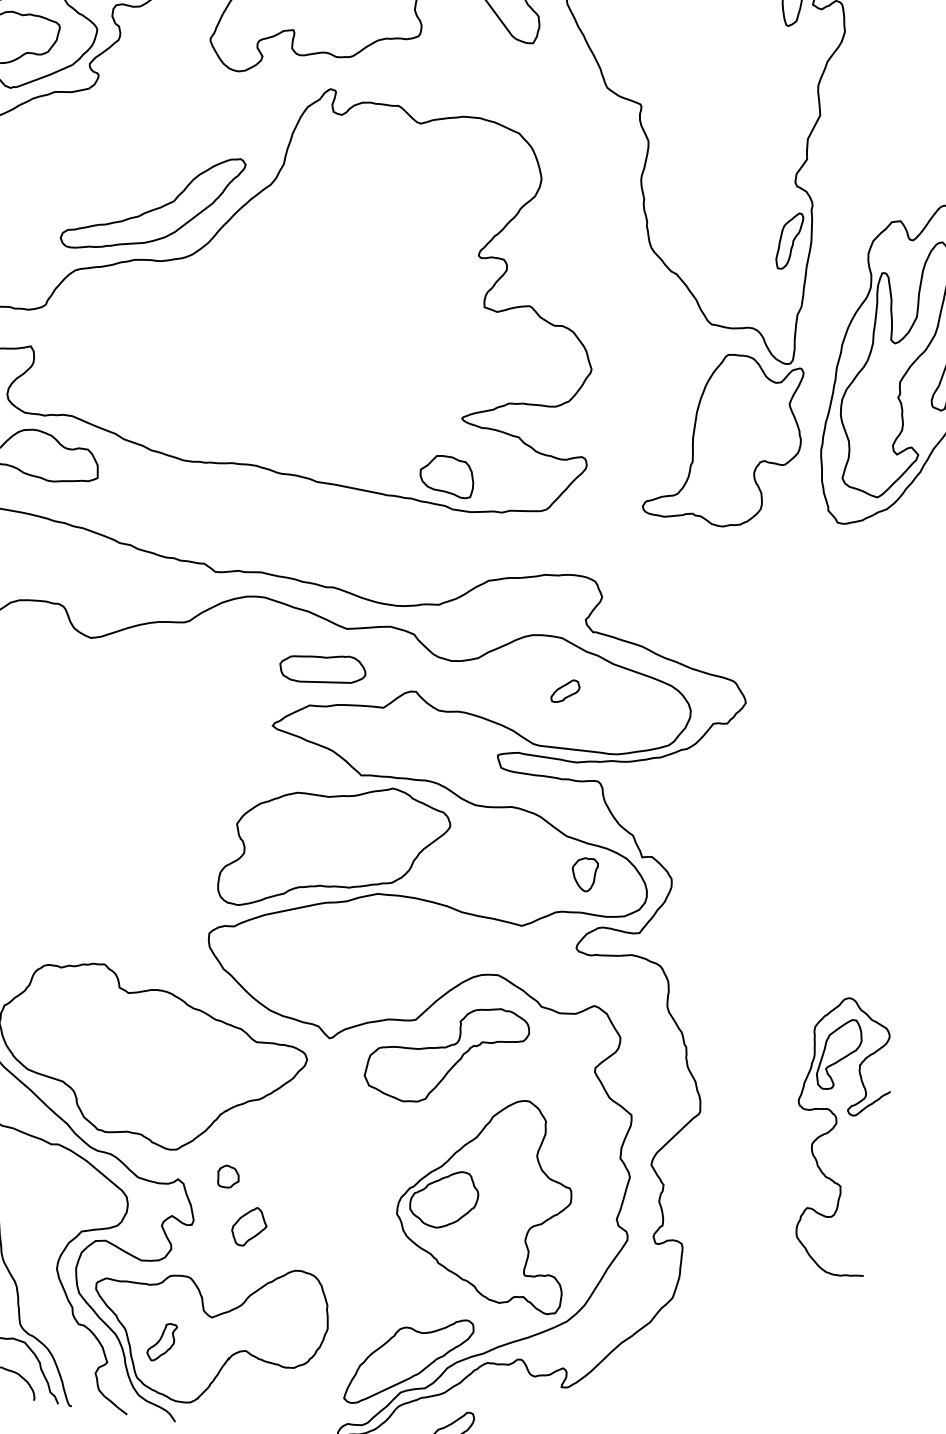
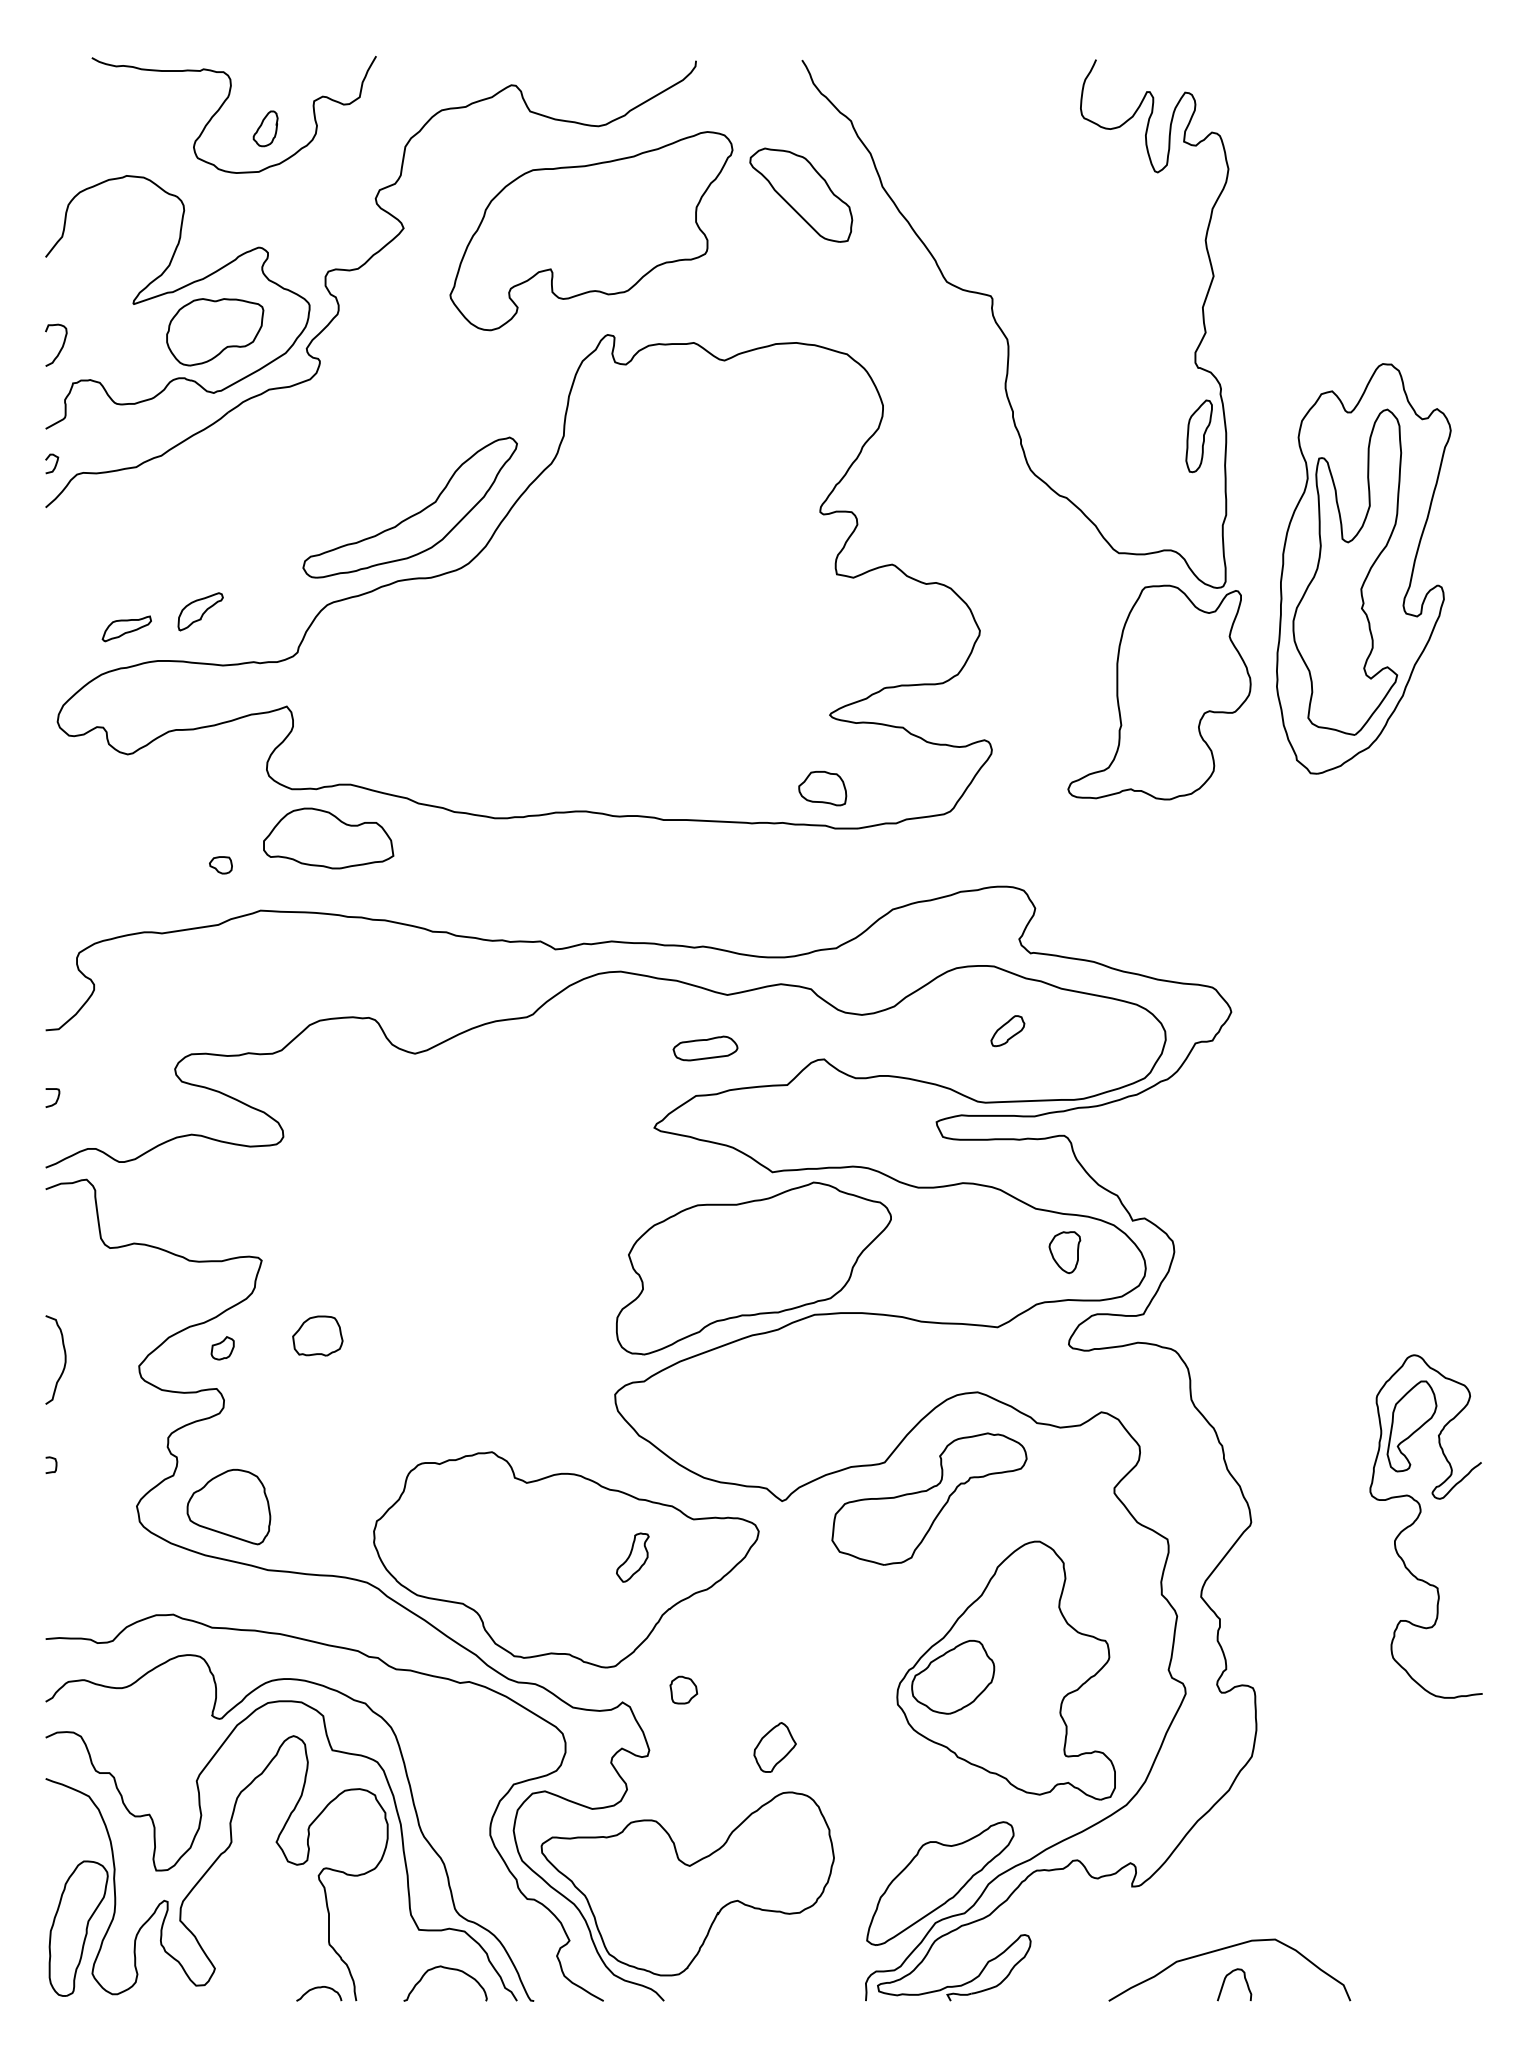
part: (447, 476) -> (822, 788), size x0.7
part: (322, 668) -> (705, 1048), size x0.6
part: (249, 1226) -> (774, 1747), moved
part: (161, 1342) -> (632, 1557), moved

